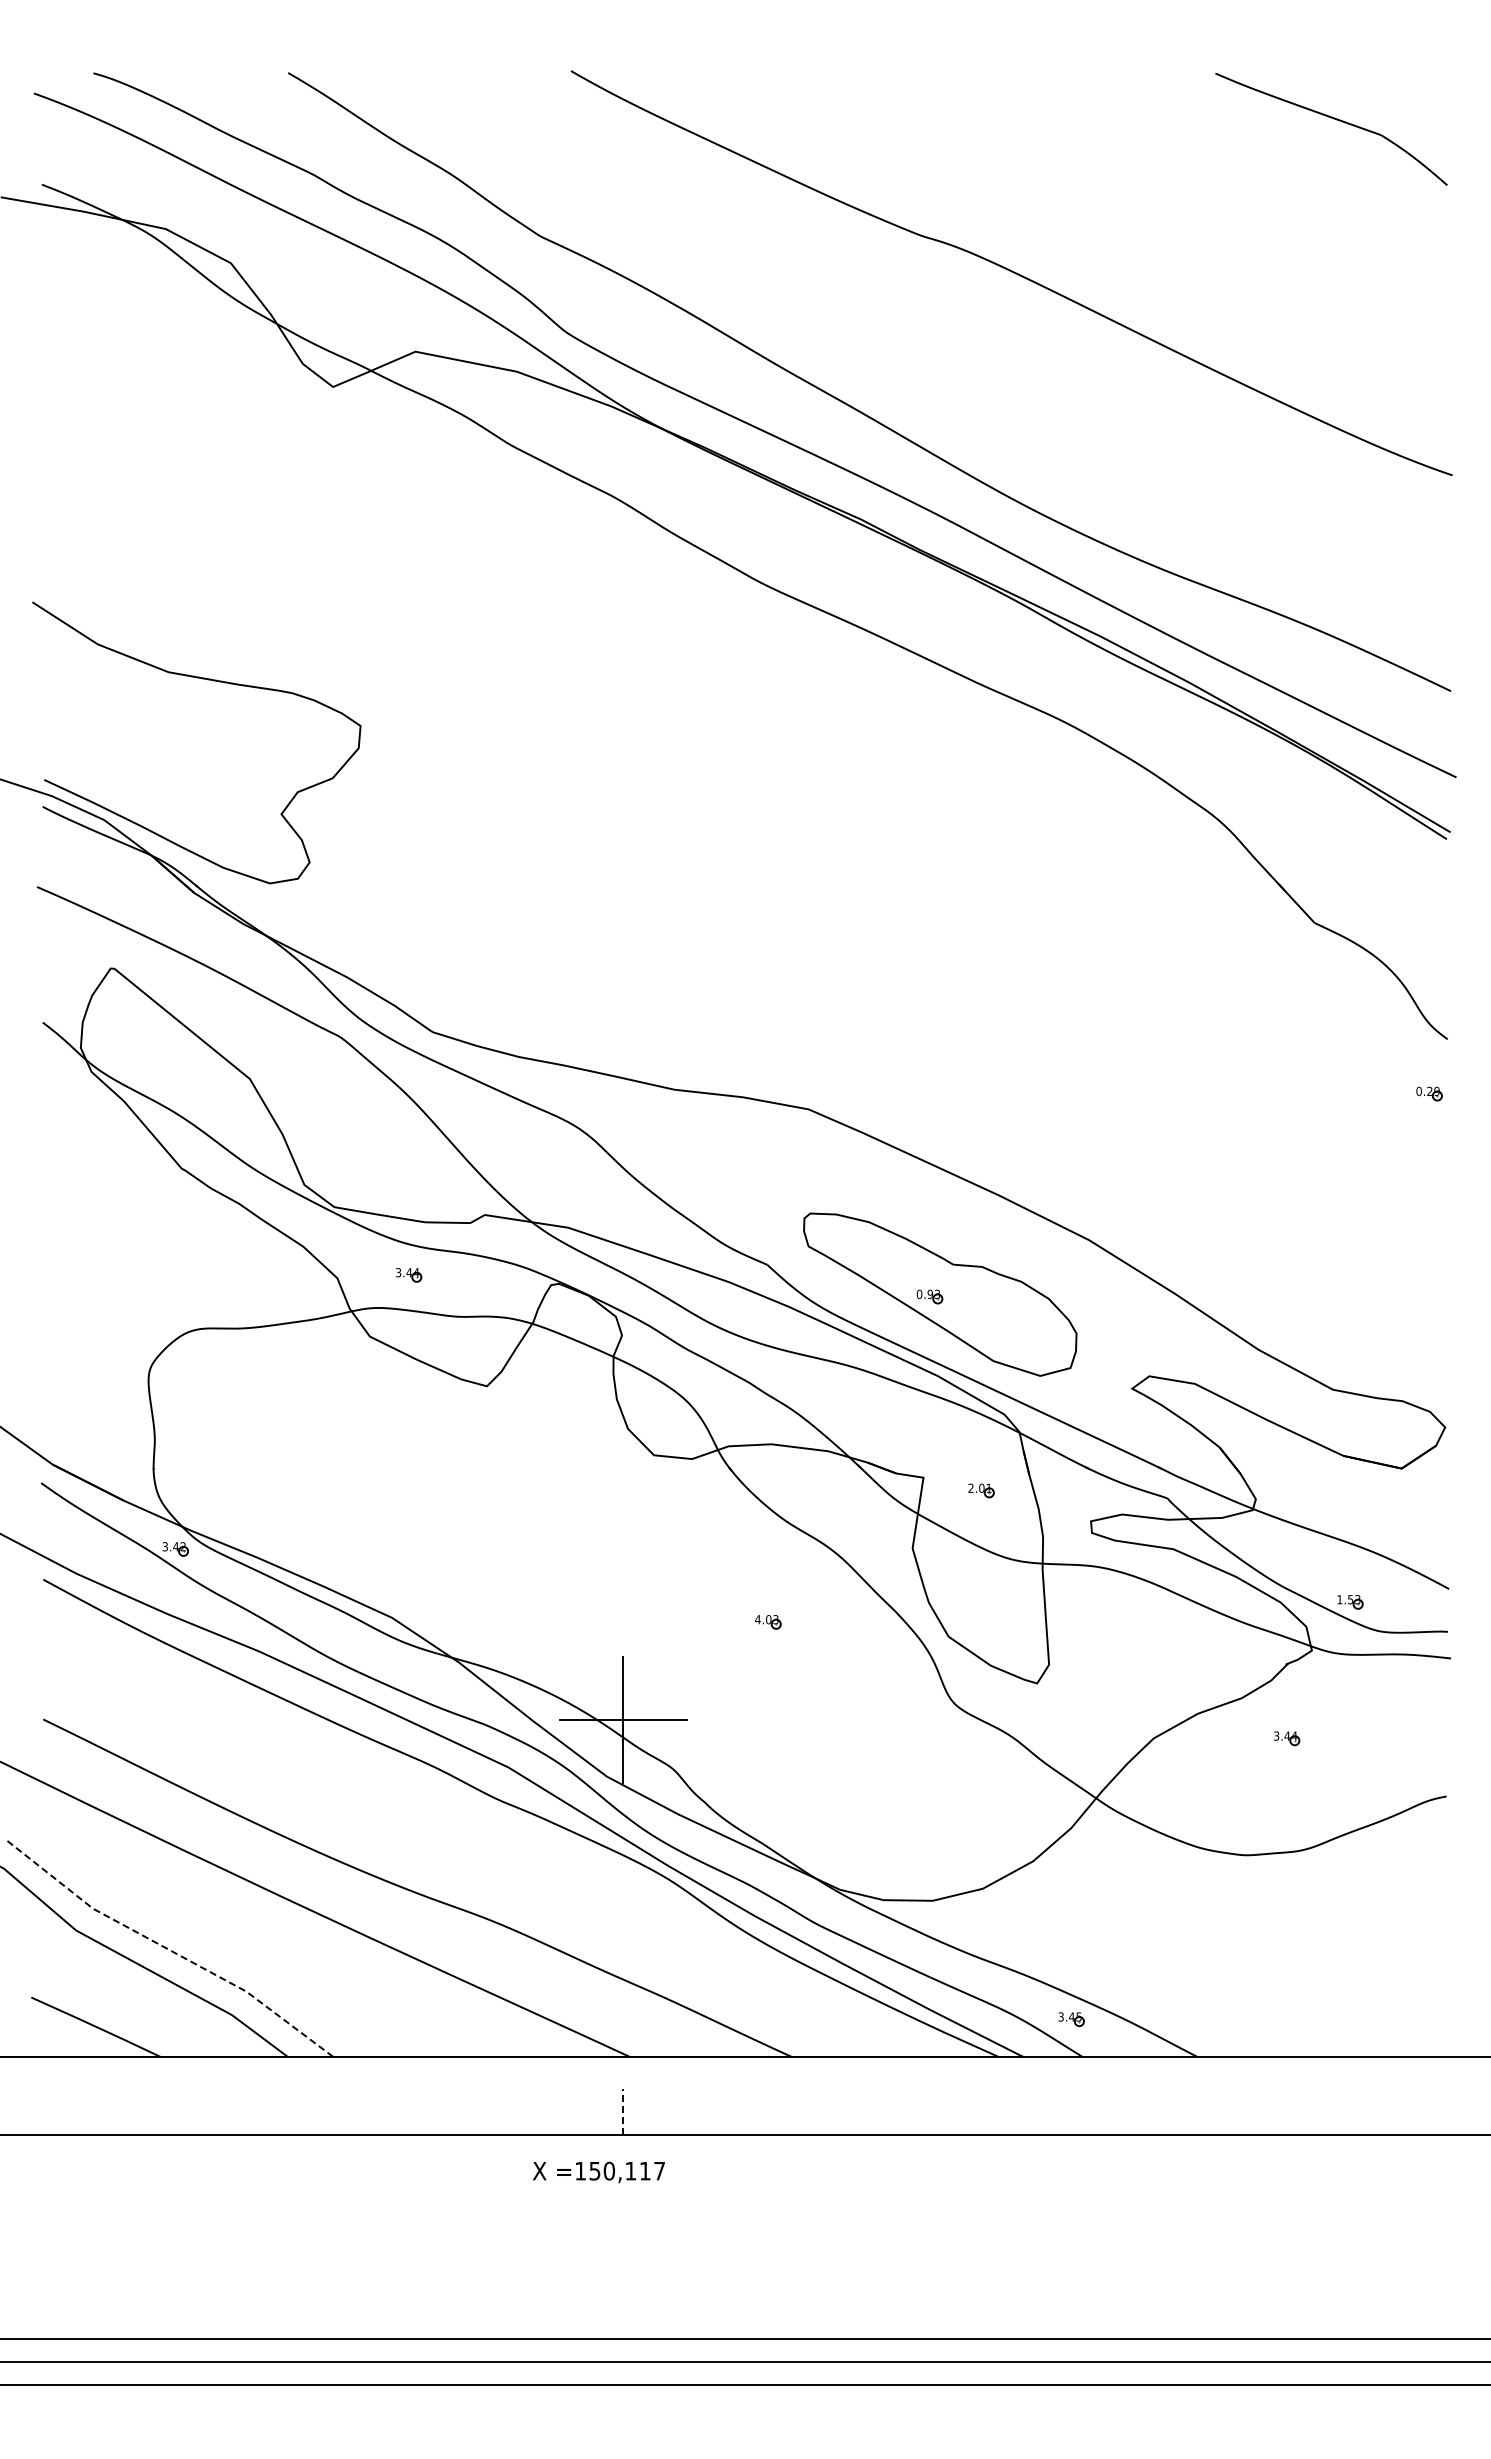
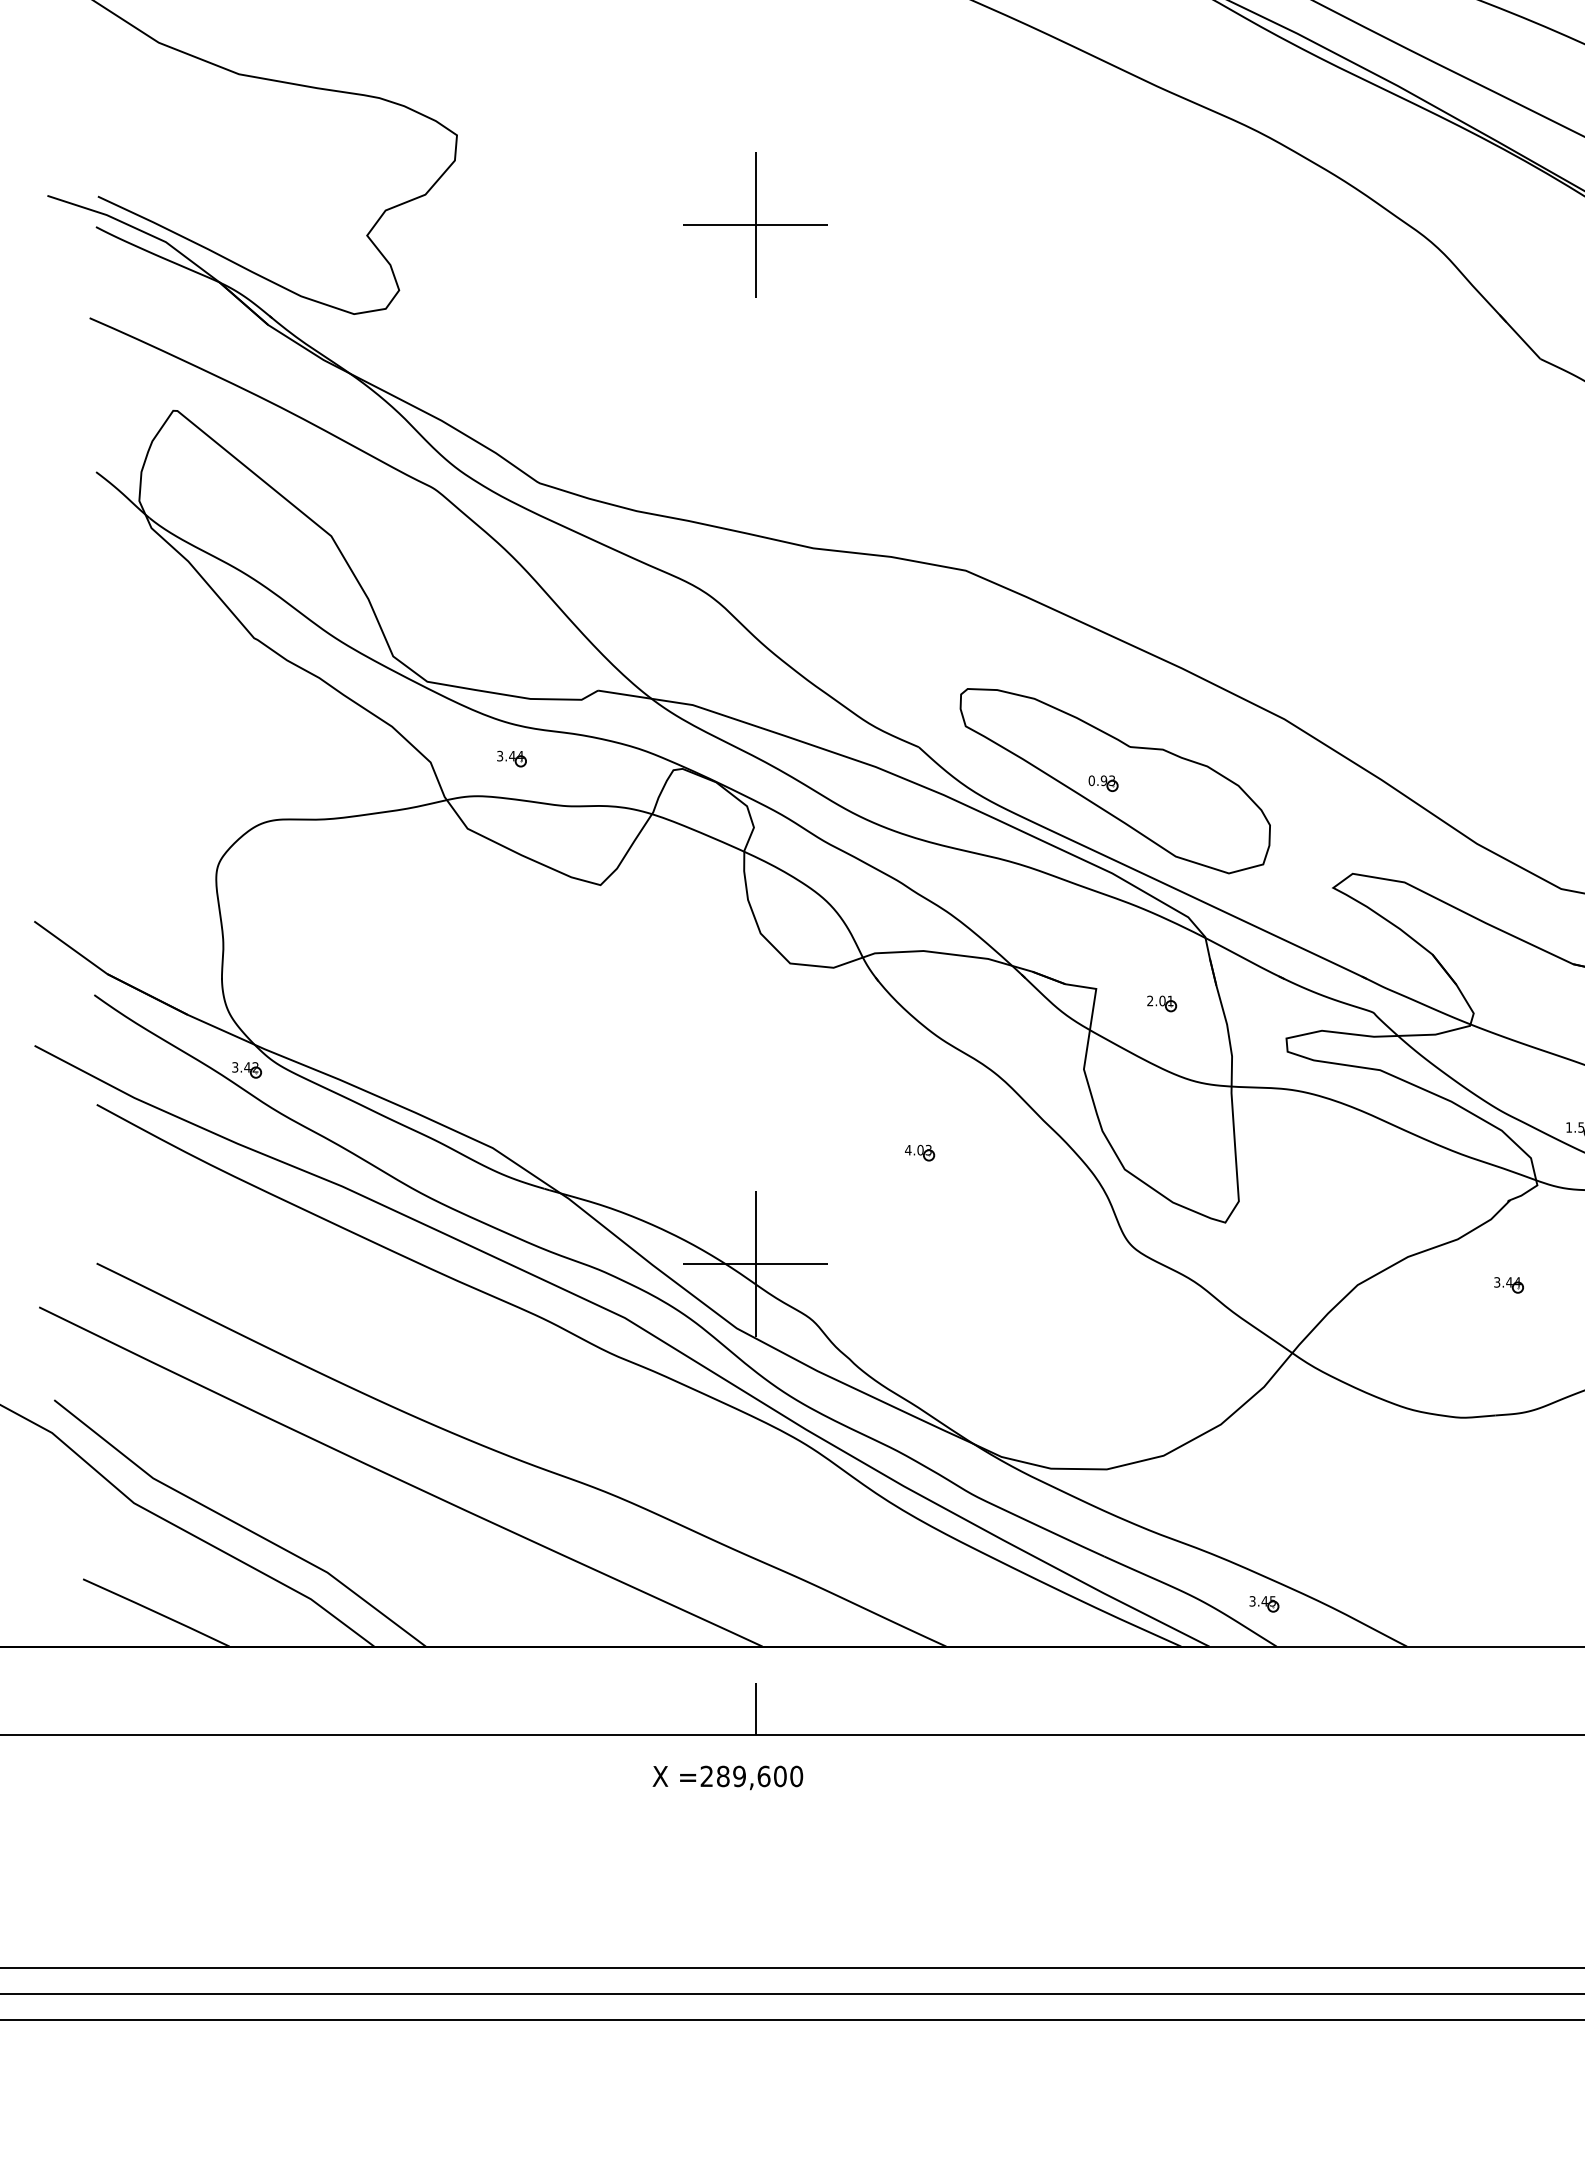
part: (623, 804) -> (755, 224), added
line: (168, 1949) -> (238, 1524), dashed -> solid
line: (623, 2111) -> (755, 1708), dashed -> solid
text: (620, 2170) -> (752, 1775), =150,117 -> =289,600

